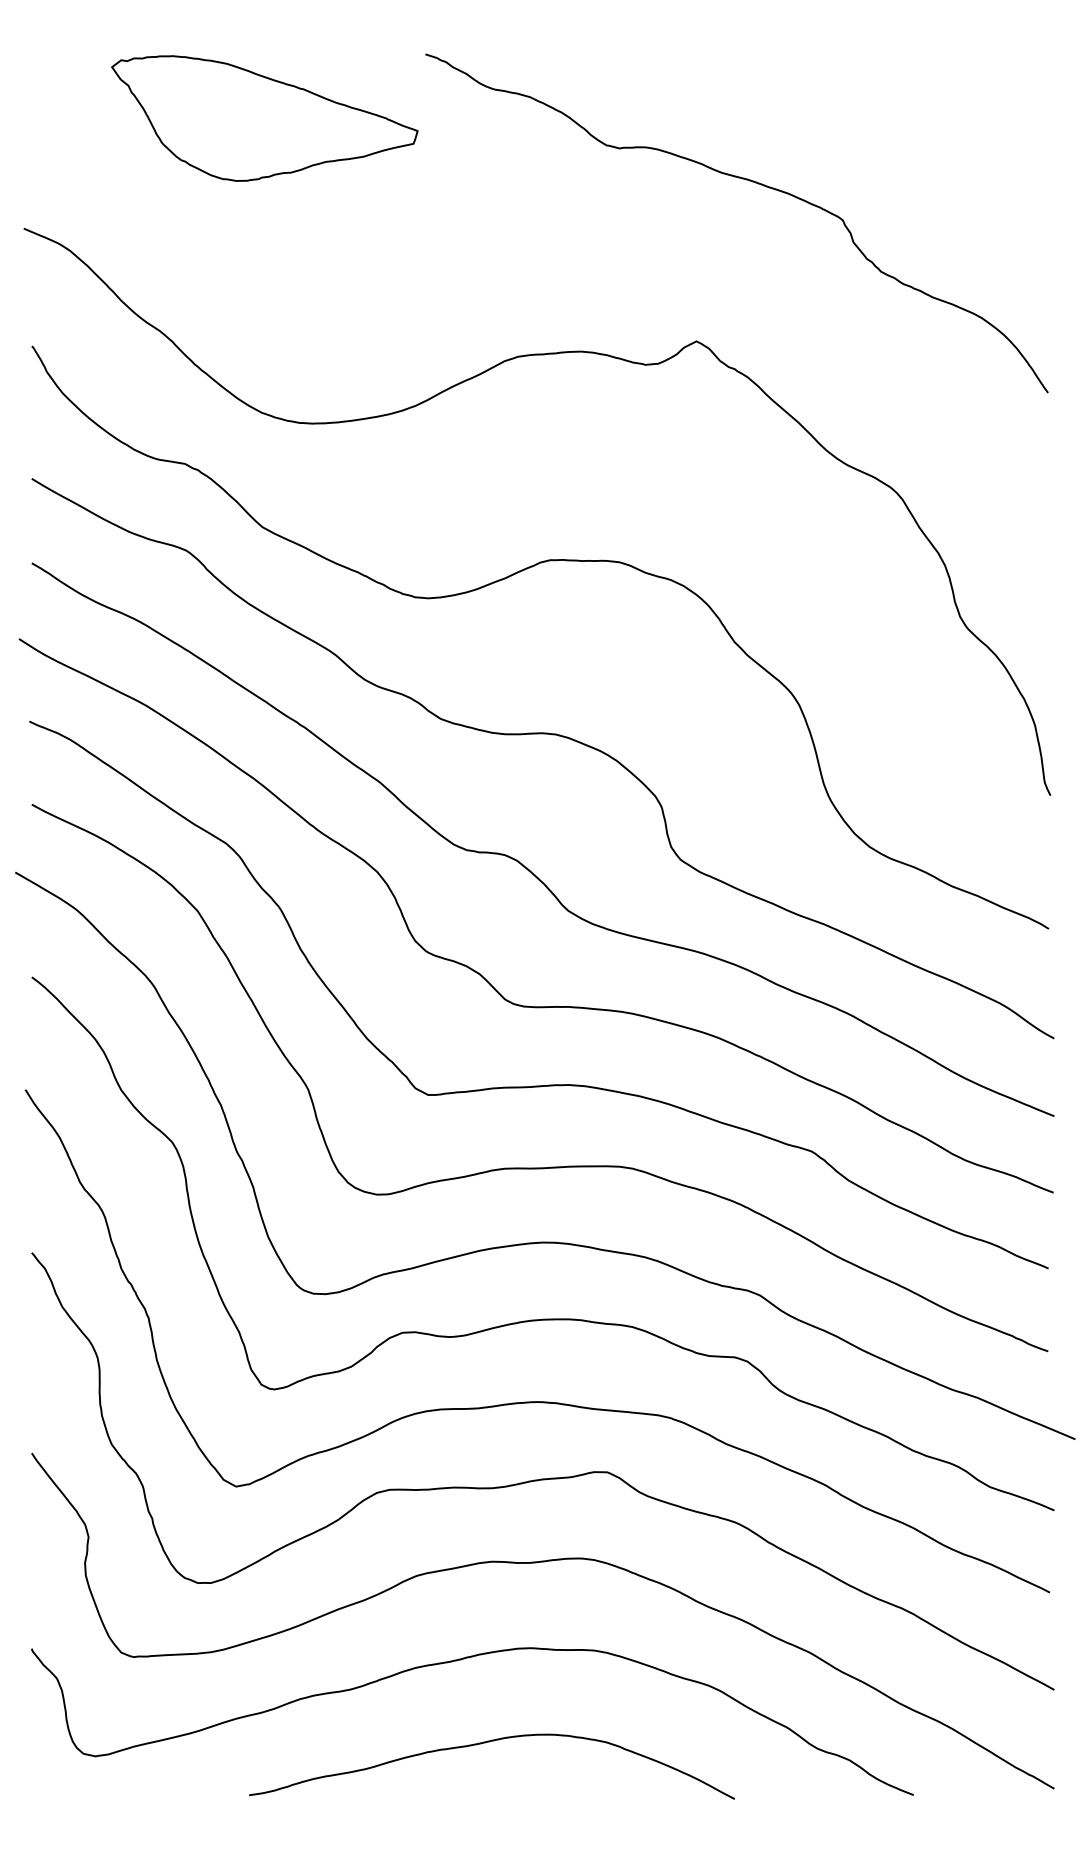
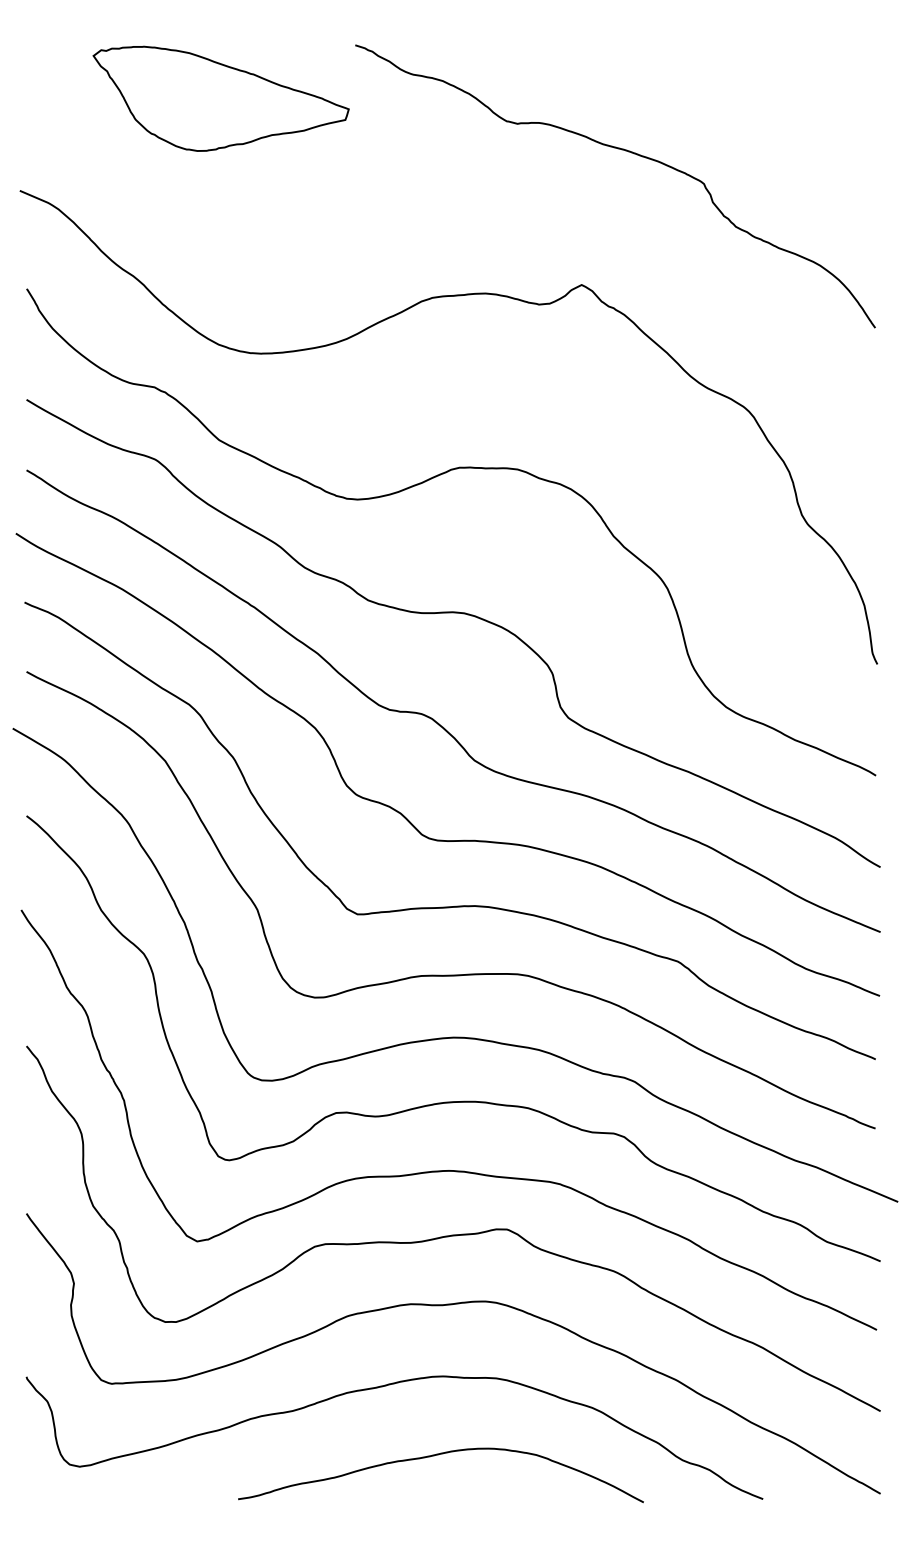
curve: (485, 1743) -> (435, 1456), moved

